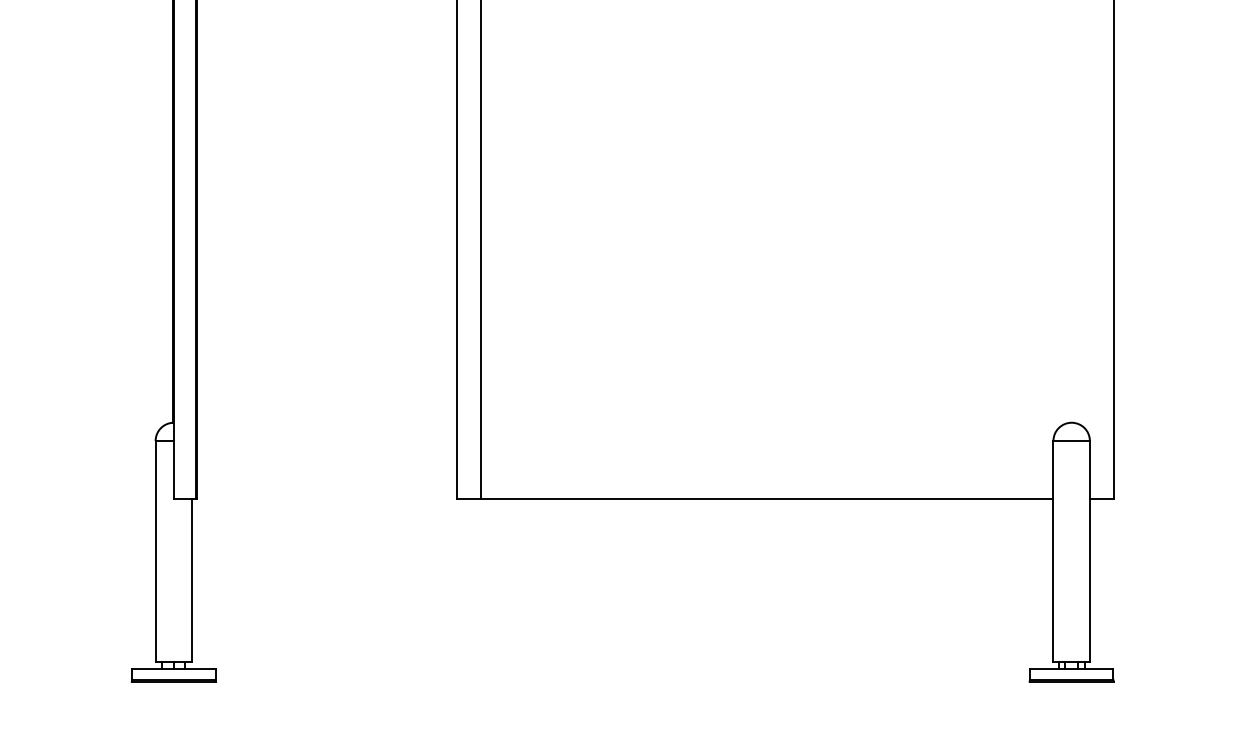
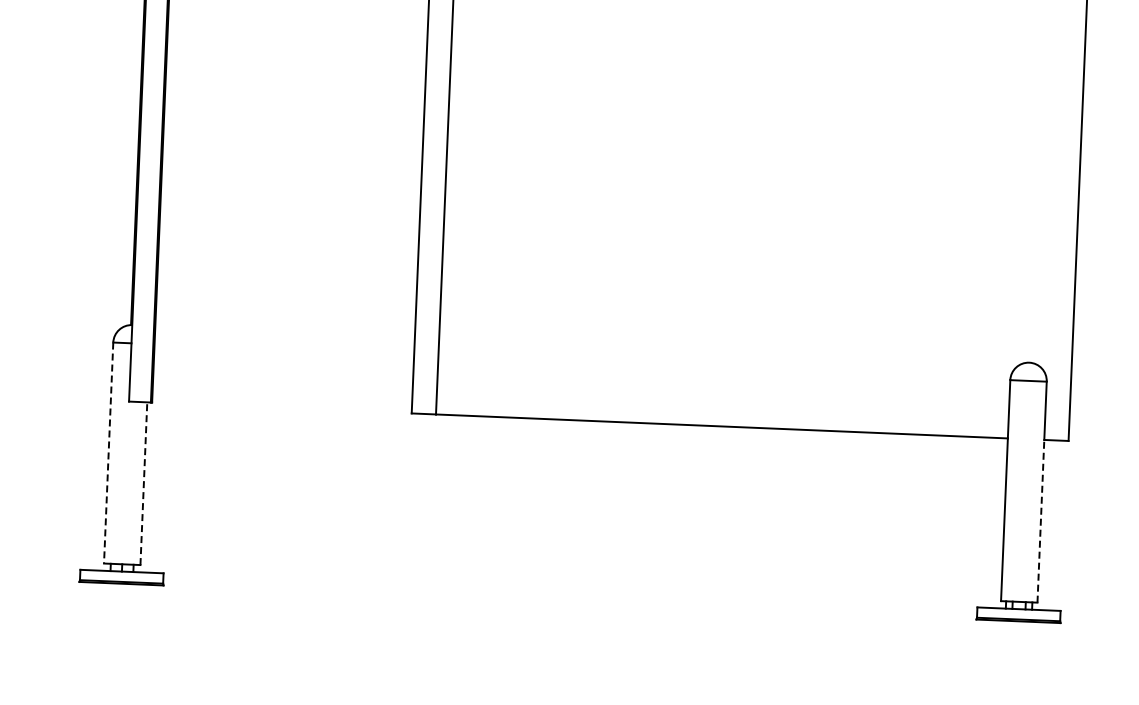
line: (155, 551) -> (108, 452), solid -> dashed
line: (192, 580) -> (144, 483), solid -> dashed
line: (1089, 580) -> (1040, 521), solid -> dashed

